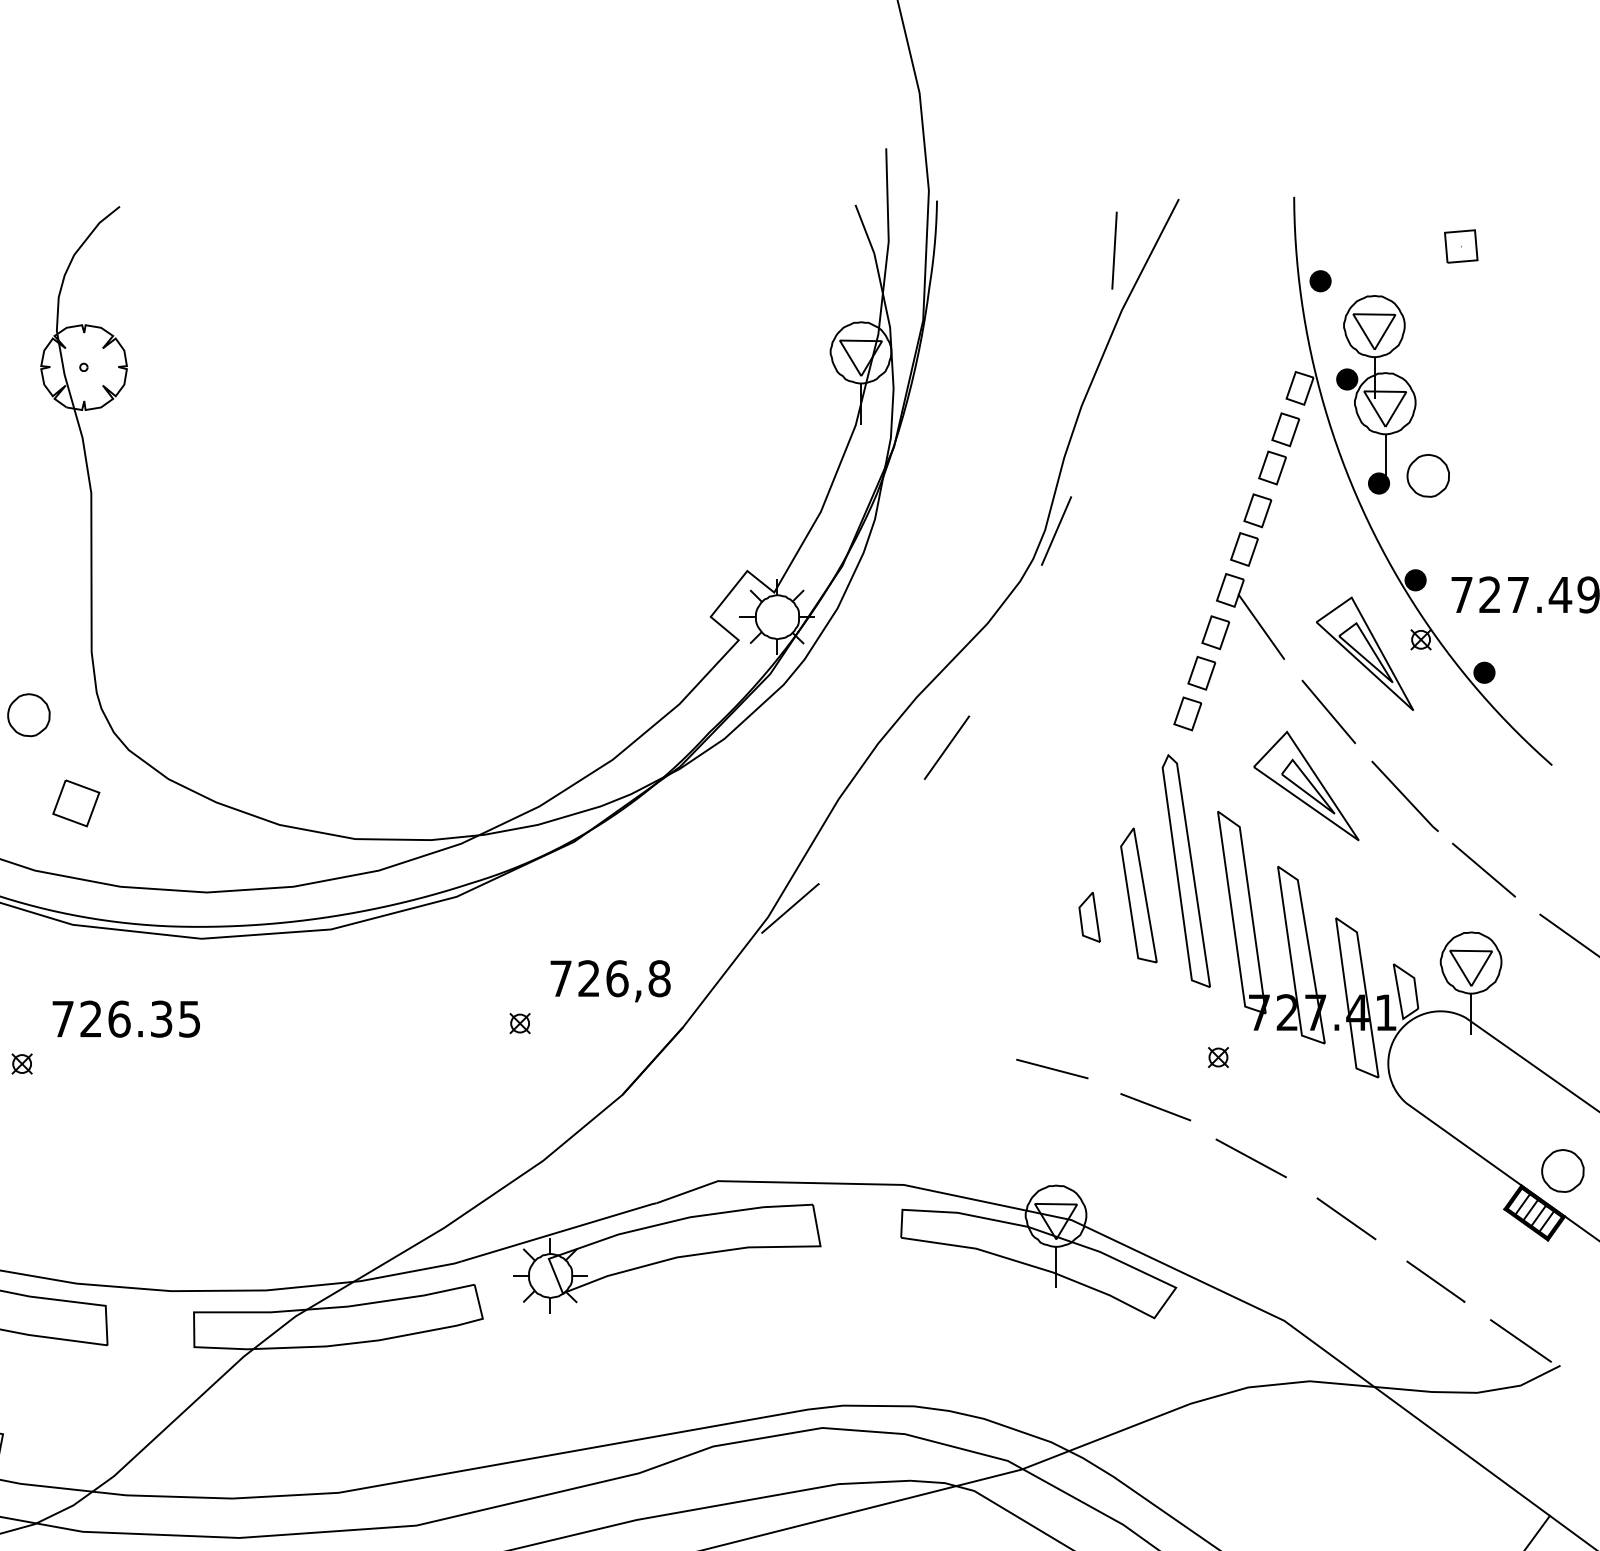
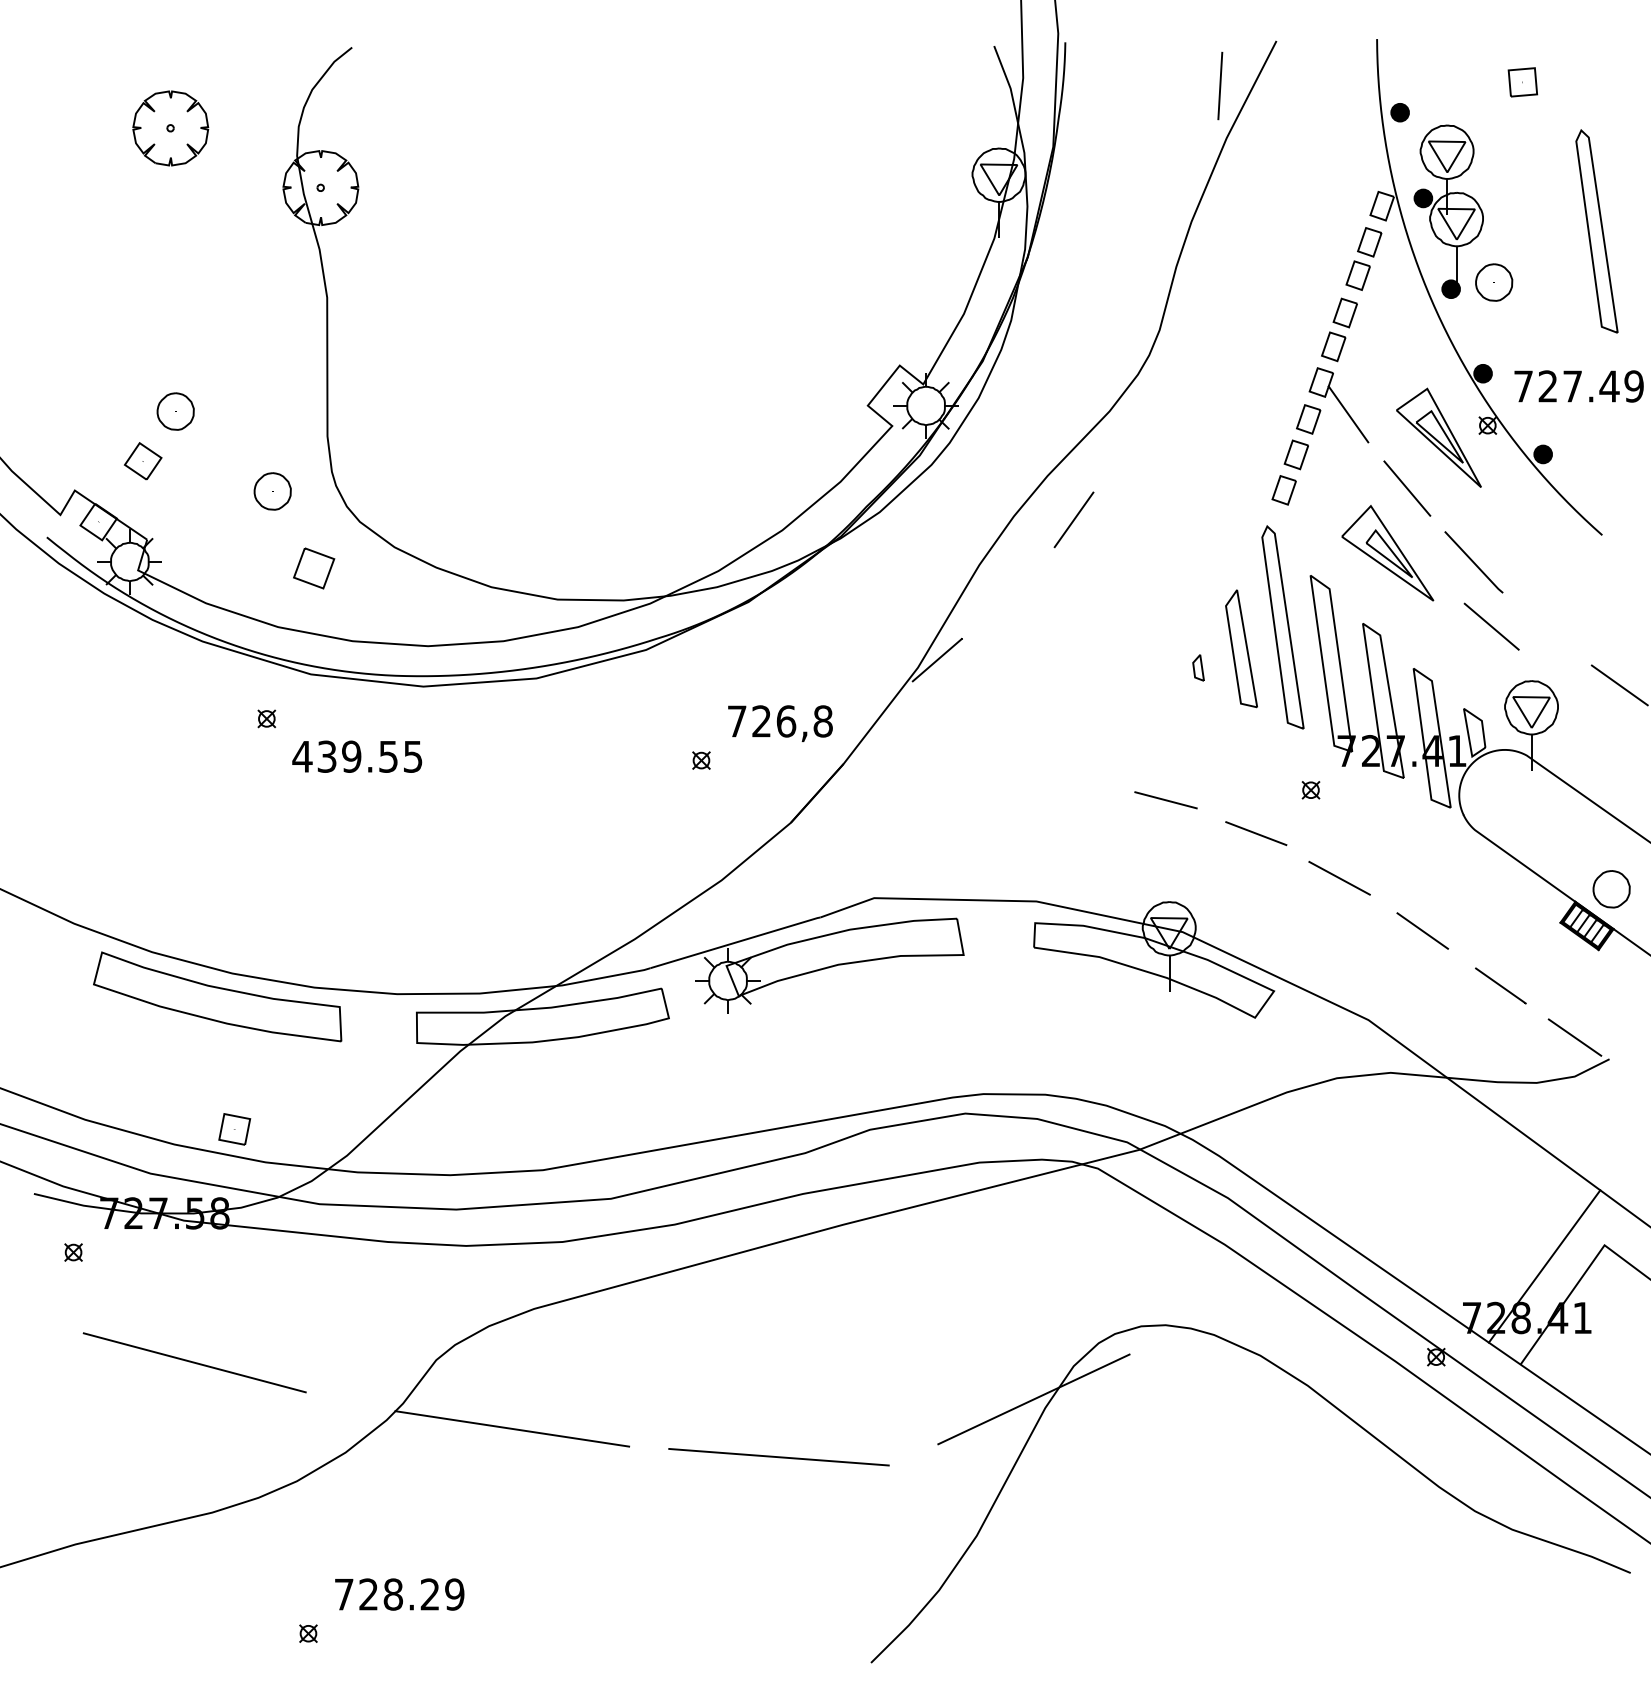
part: (1545, 417) -> (1596, 231), added
line: (1056, 530) -> (1169, 330), removed
line: (1483, 869) -> (1491, 626), moved
part: (1089, 916) -> (1198, 667), size x0.6
text: (111, 1018) -> (344, 756), 726.35 -> 439.55
part: (21, 1063) -> (266, 718), moved

